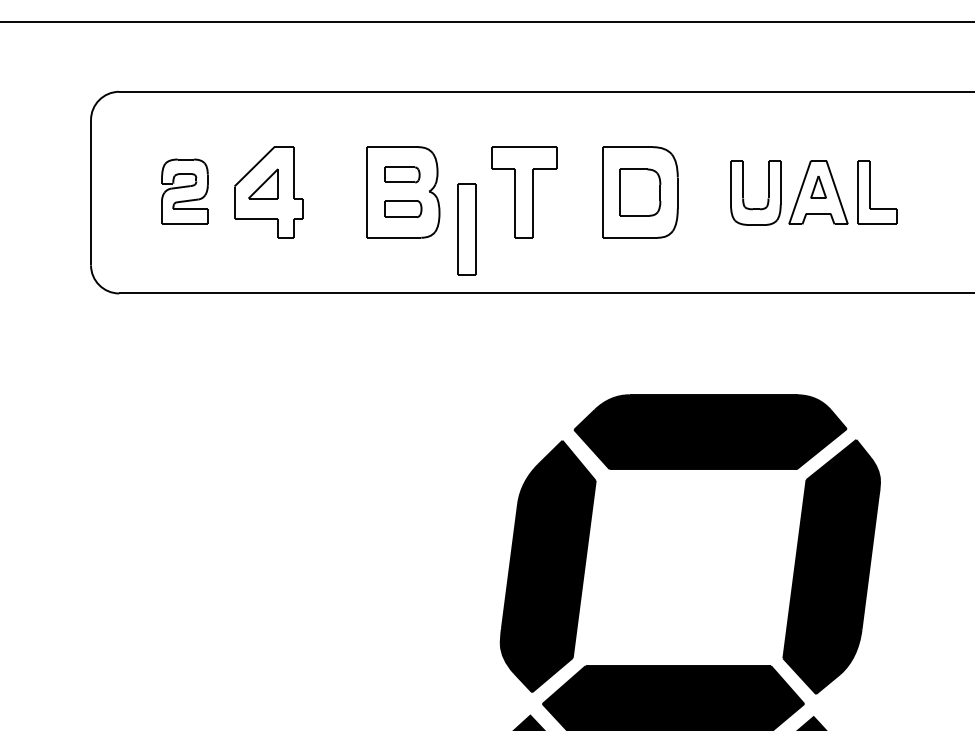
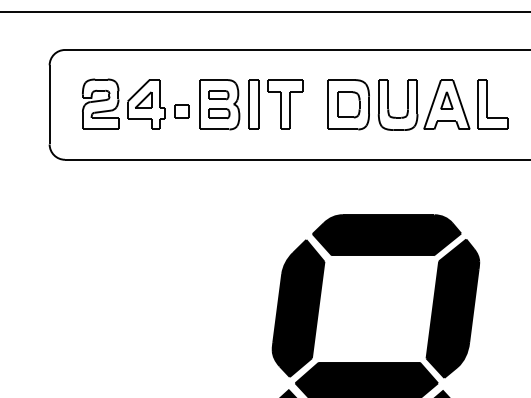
part: (184, 190) -> (100, 103), size x1.43
part: (812, 191) -> (442, 104), size x1.43
part: (333, 204) -> (181, 111), added
part: (465, 228) -> (253, 104), moved

